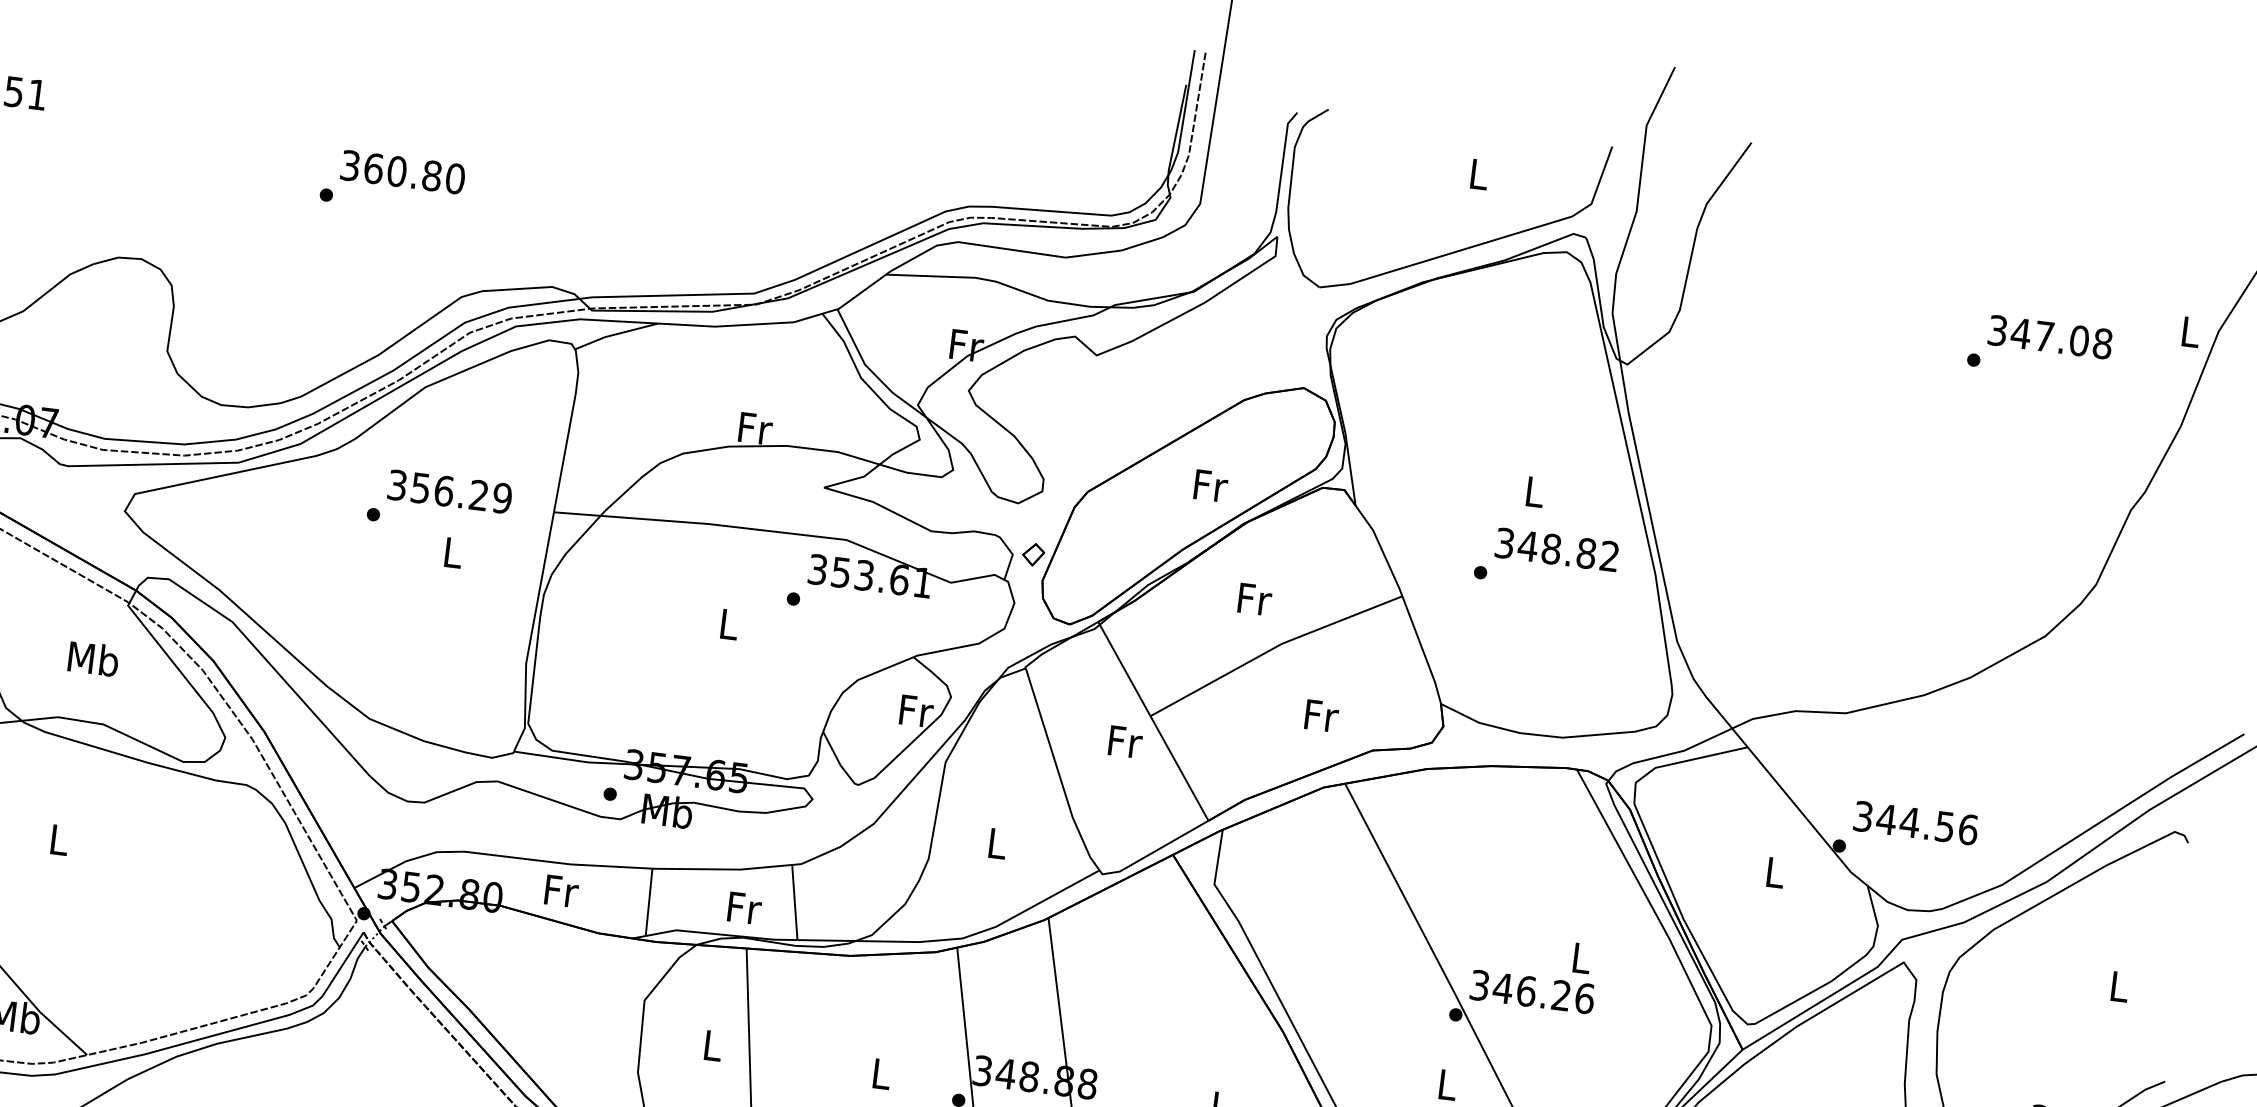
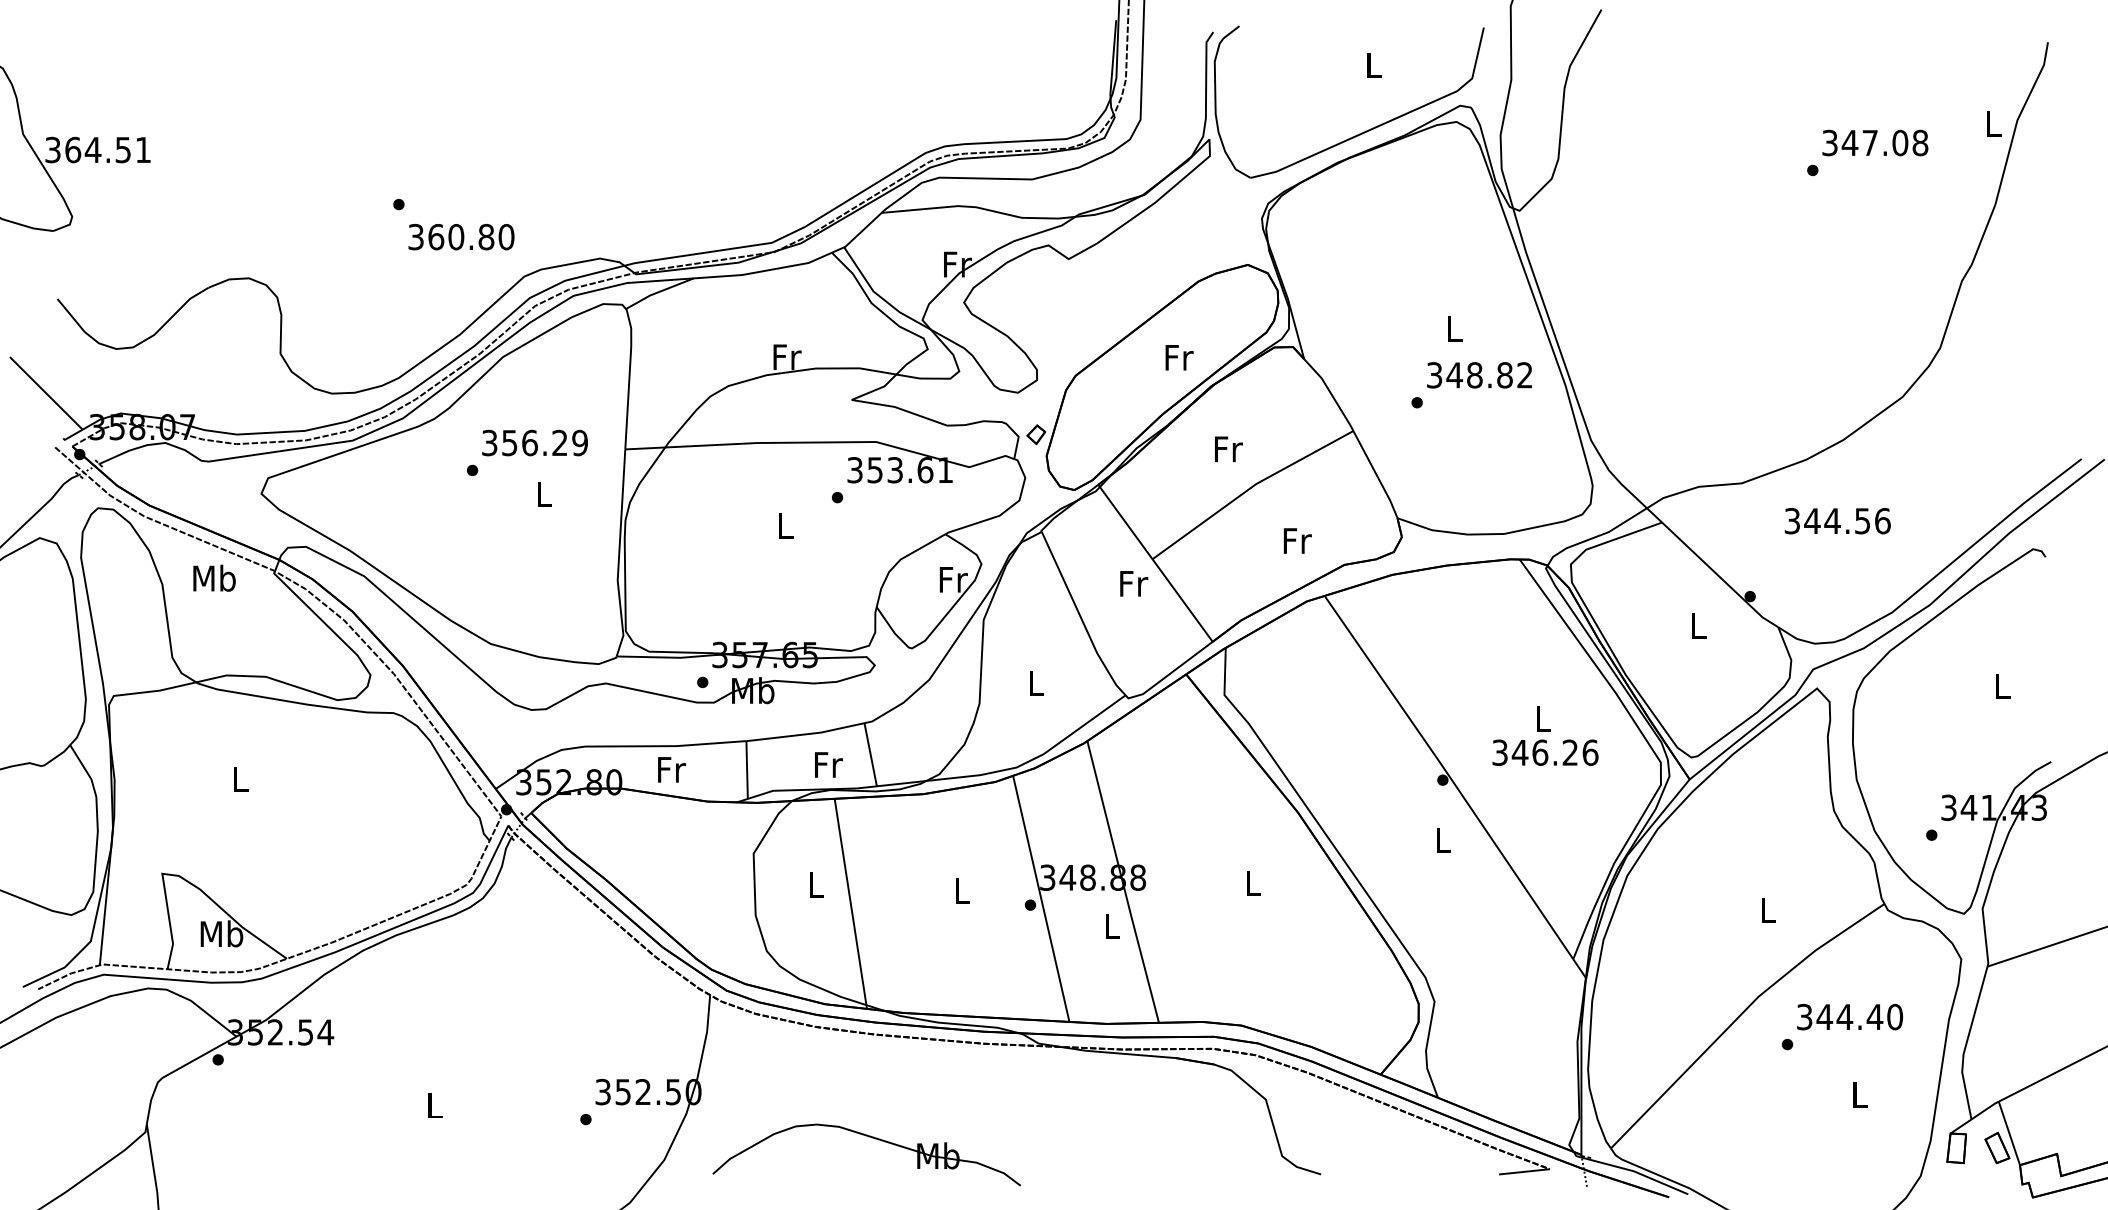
text: (403, 172) -> (461, 237), moved
text: (93, 657) -> (214, 577), moved
text: (1915, 823) -> (1837, 521), moved
text: (1532, 991) -> (1545, 752), moved

